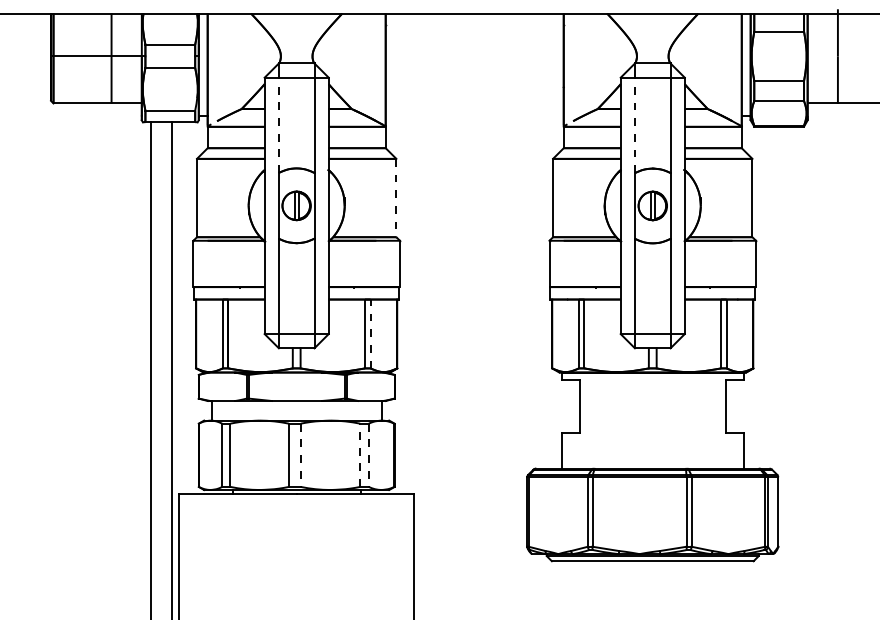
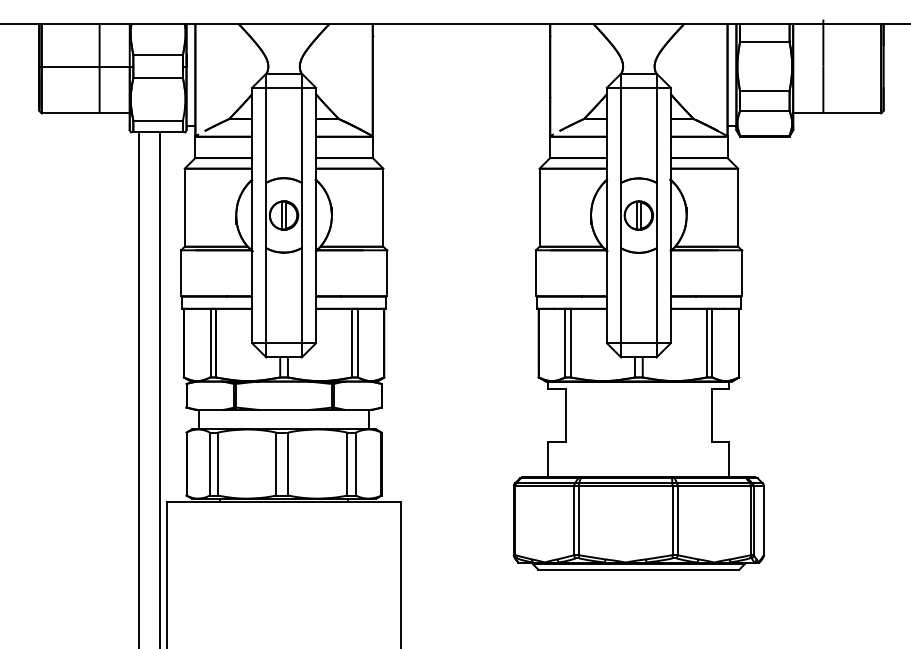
line: (279, 124) -> (266, 134), dashed -> solid
line: (635, 125) -> (621, 135), dashed -> solid
line: (396, 198) -> (383, 208), dashed -> solid
line: (370, 333) -> (357, 342), dashed -> solid
line: (301, 455) -> (288, 464), dashed -> solid
line: (360, 455) -> (347, 464), dashed -> solid
line: (368, 455) -> (355, 464), dashed -> solid

